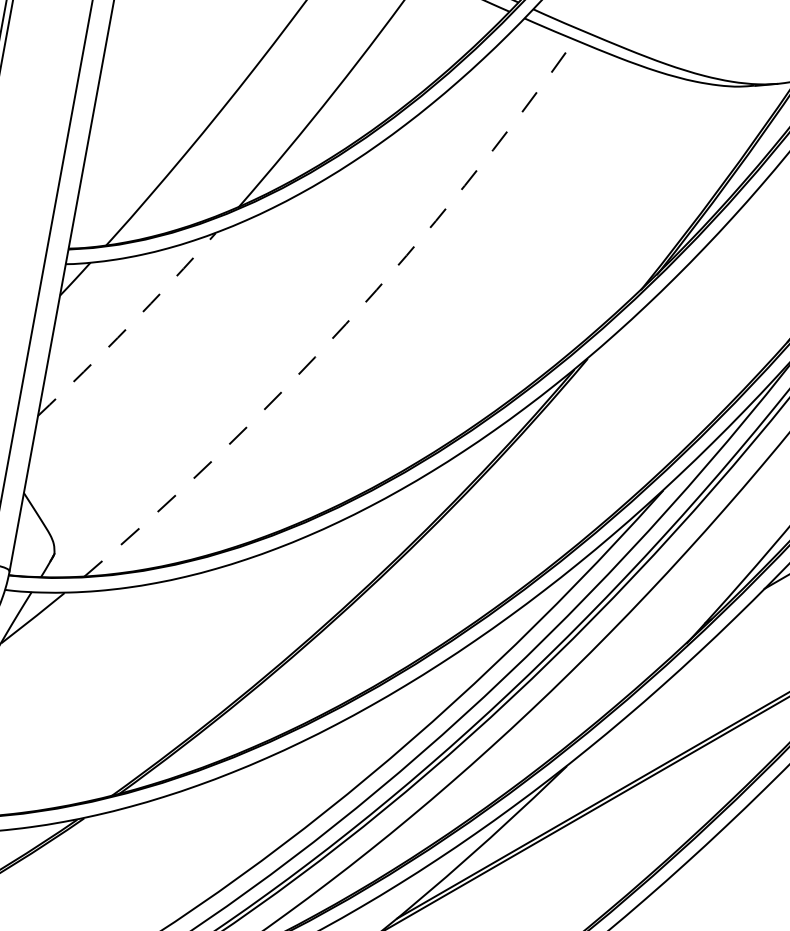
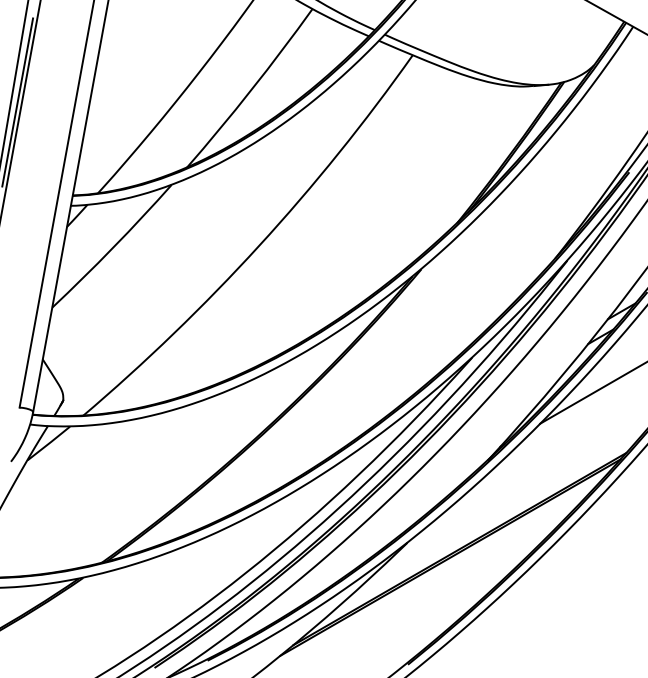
arc: (346, 323) -> (259, 245), dashed -> solid
arc: (129, 326) -> (113, 247), dashed -> solid

